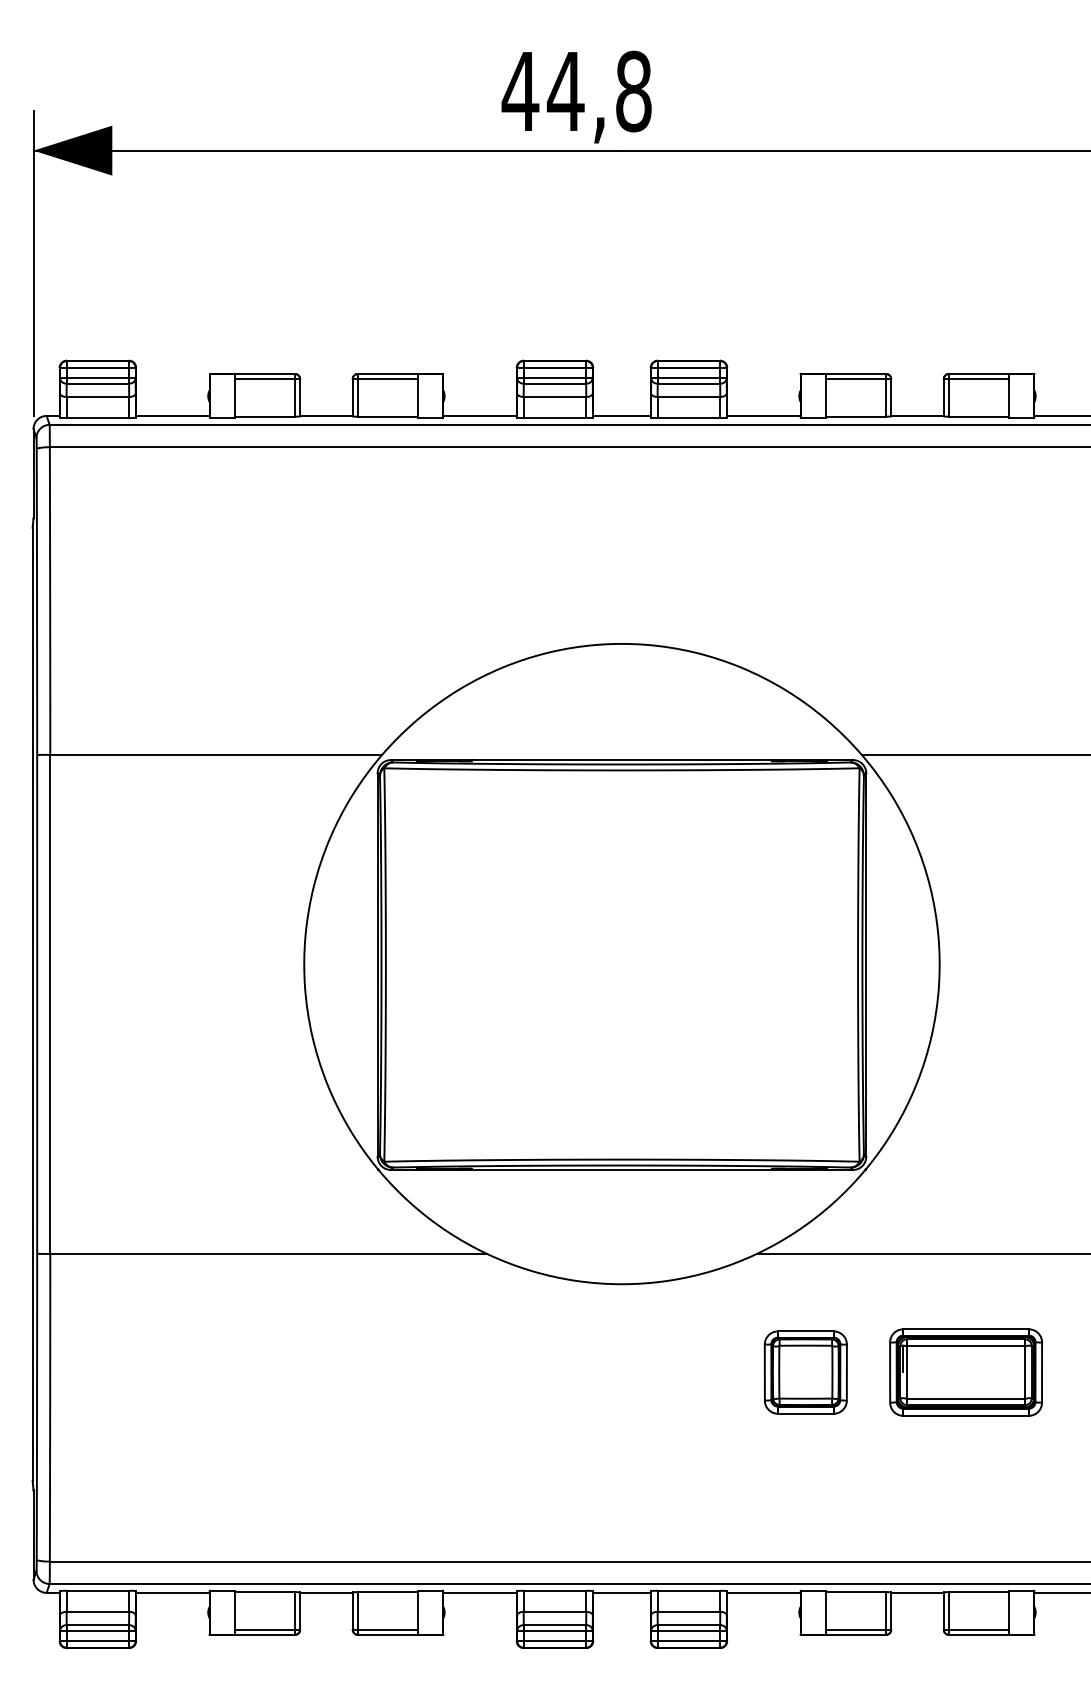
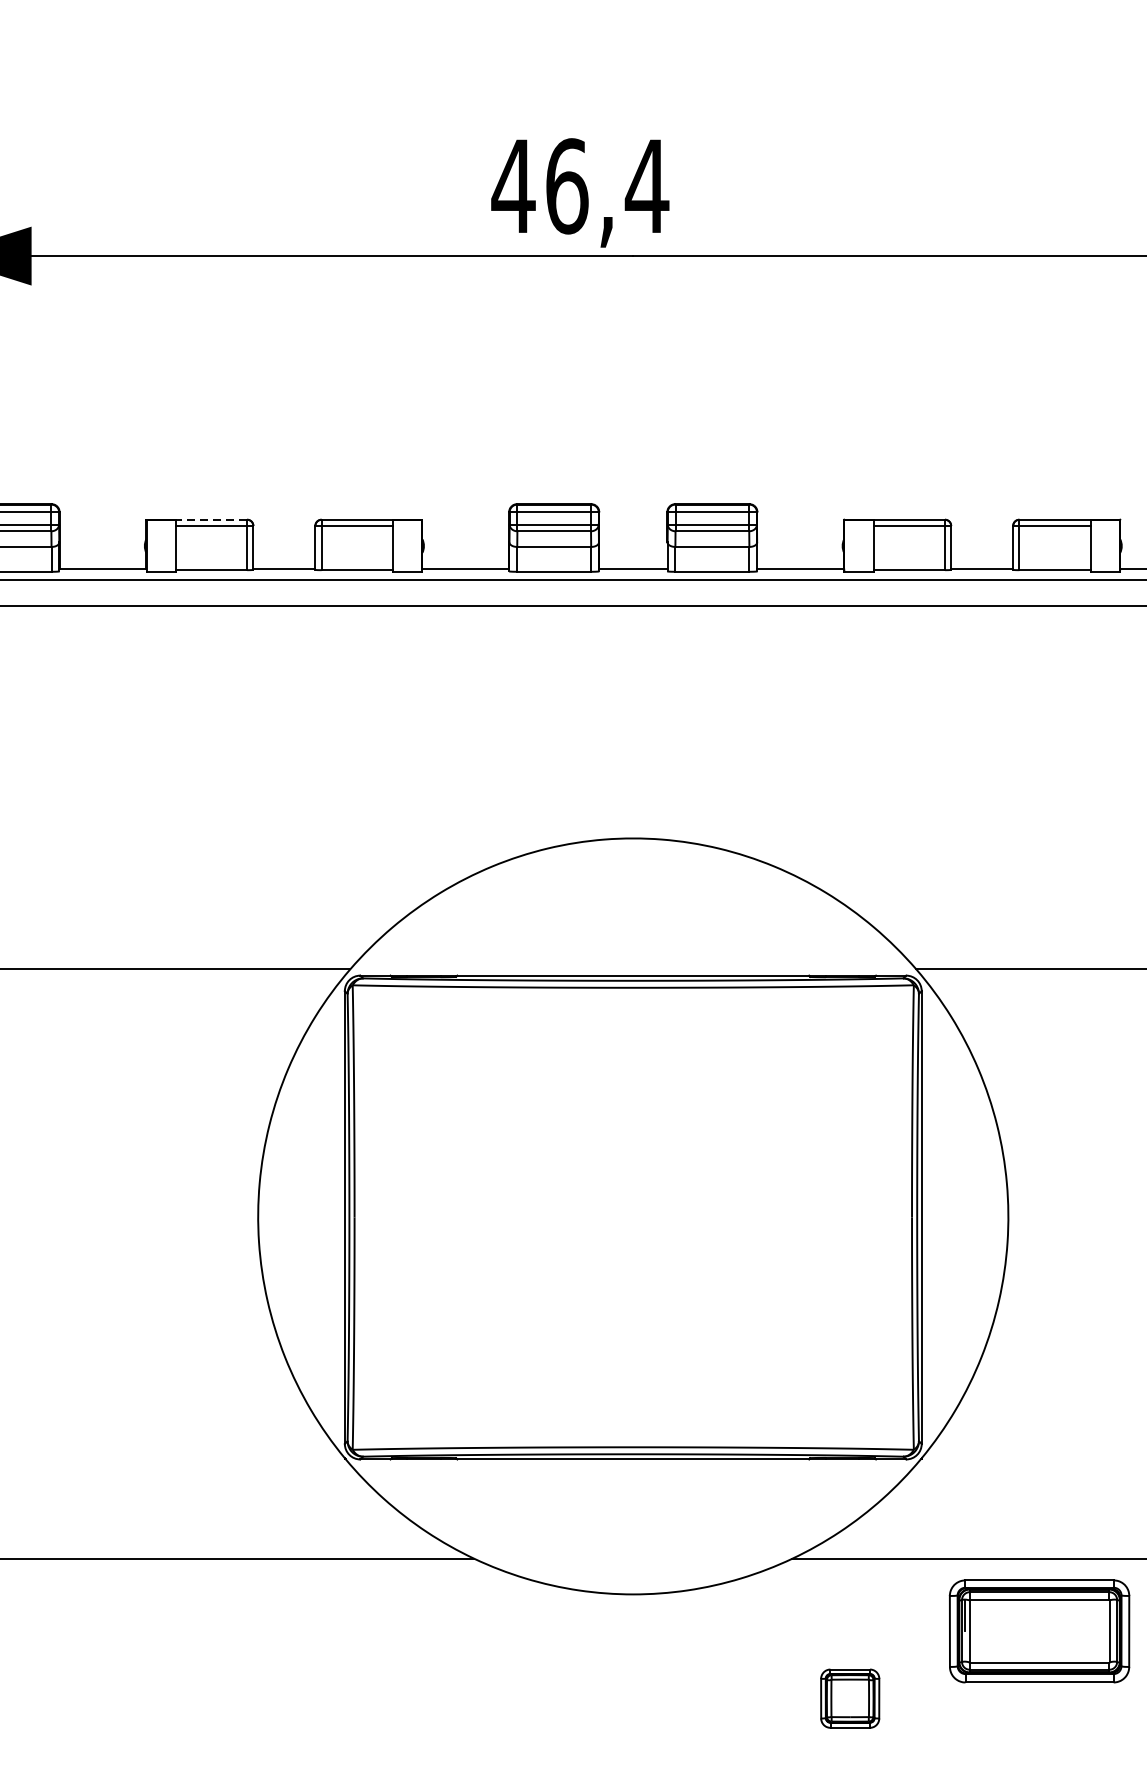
text: (599, 91) -> (606, 186), 44,8 -> 46,4
line: (264, 374) -> (211, 520), solid -> dashed
part: (805, 1372) -> (849, 1698), size x0.6
part: (965, 1372) -> (1038, 1631), moved

